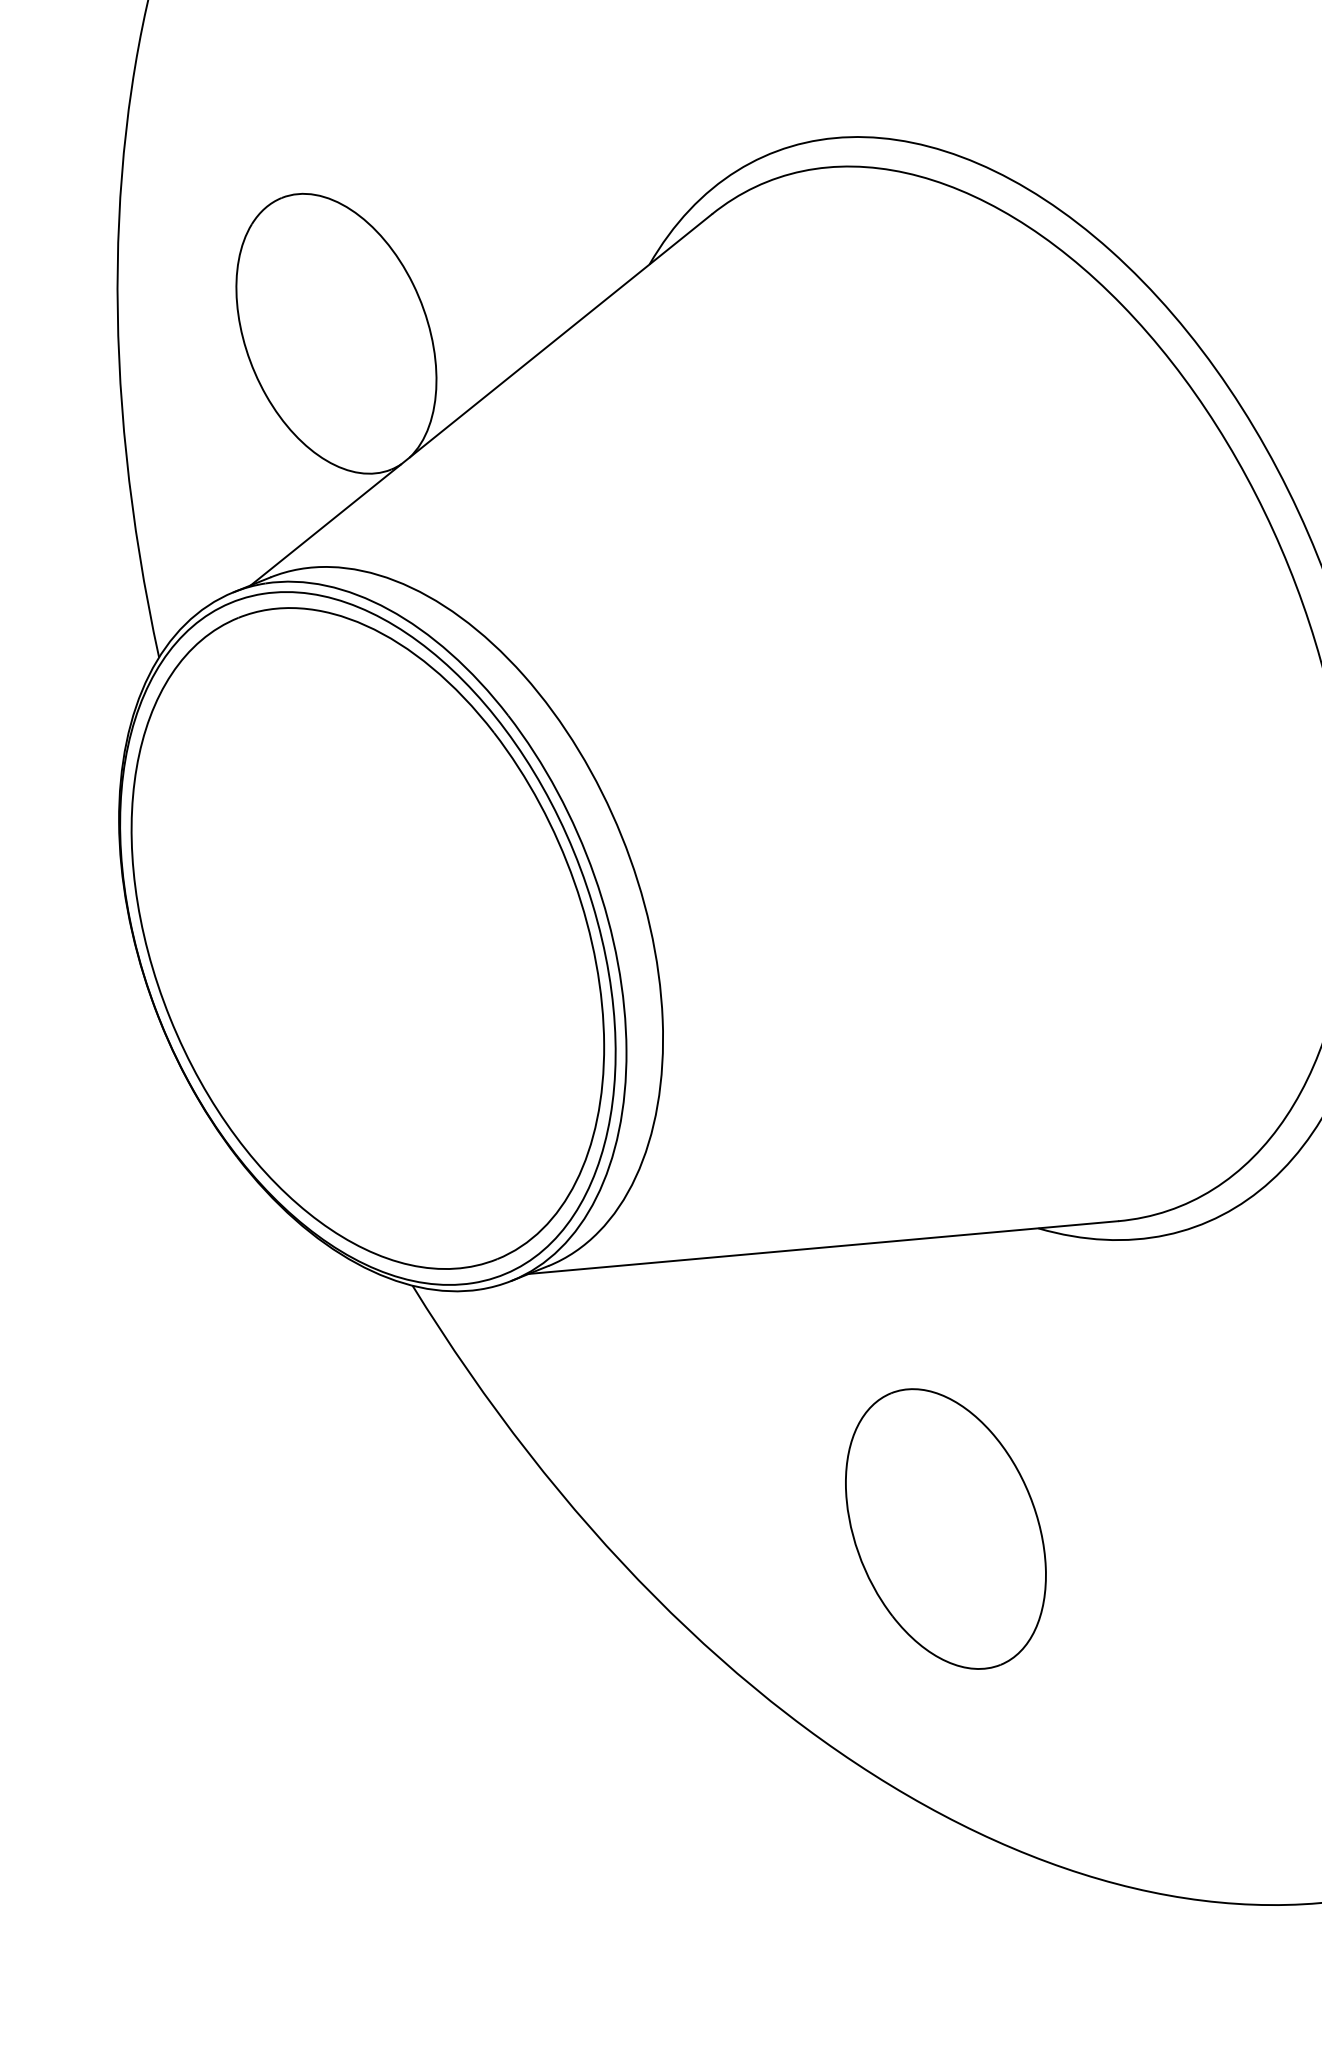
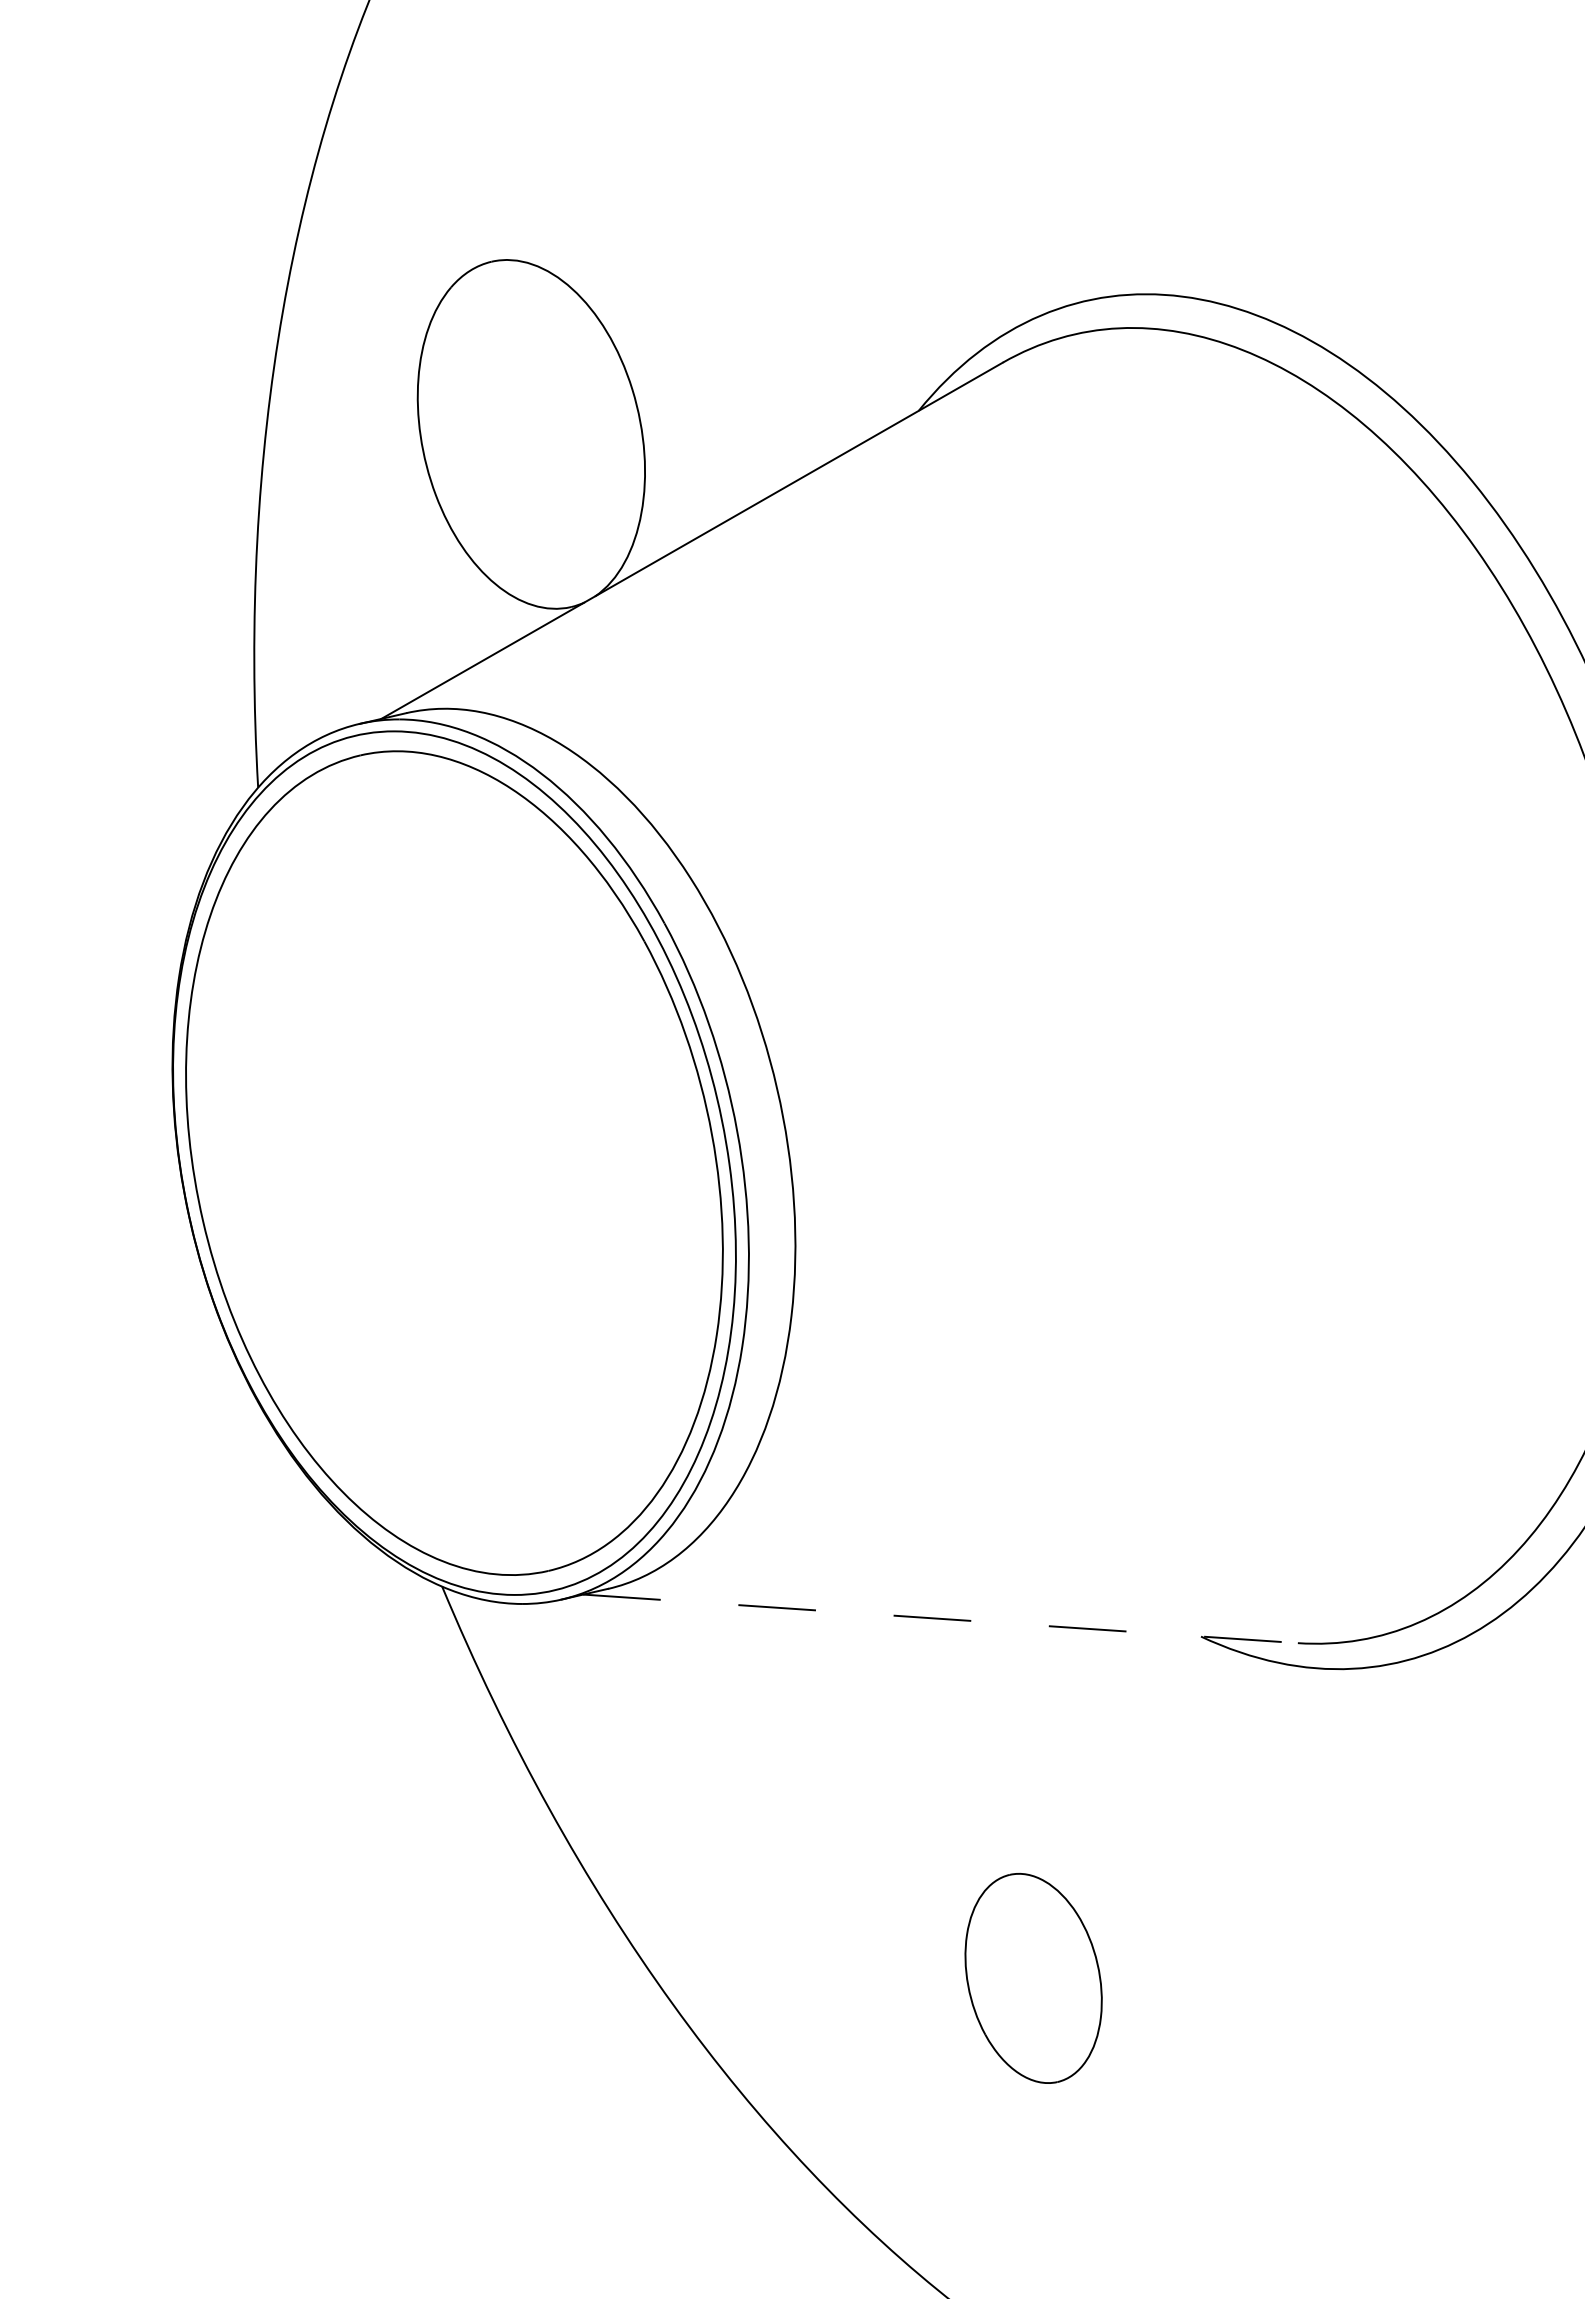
line: (823, 1247) -> (940, 1618), solid -> dashed
part: (945, 1528) -> (1033, 1977), size x0.6

